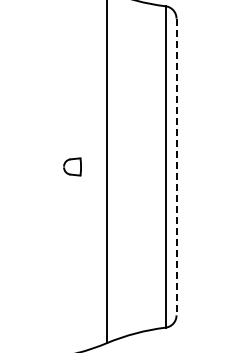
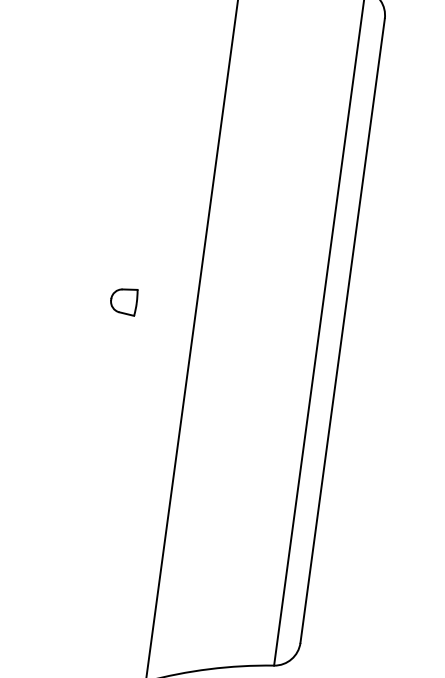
part: (72, 166) -> (124, 300), size x0.71
line: (176, 167) -> (342, 331), dashed -> solid

